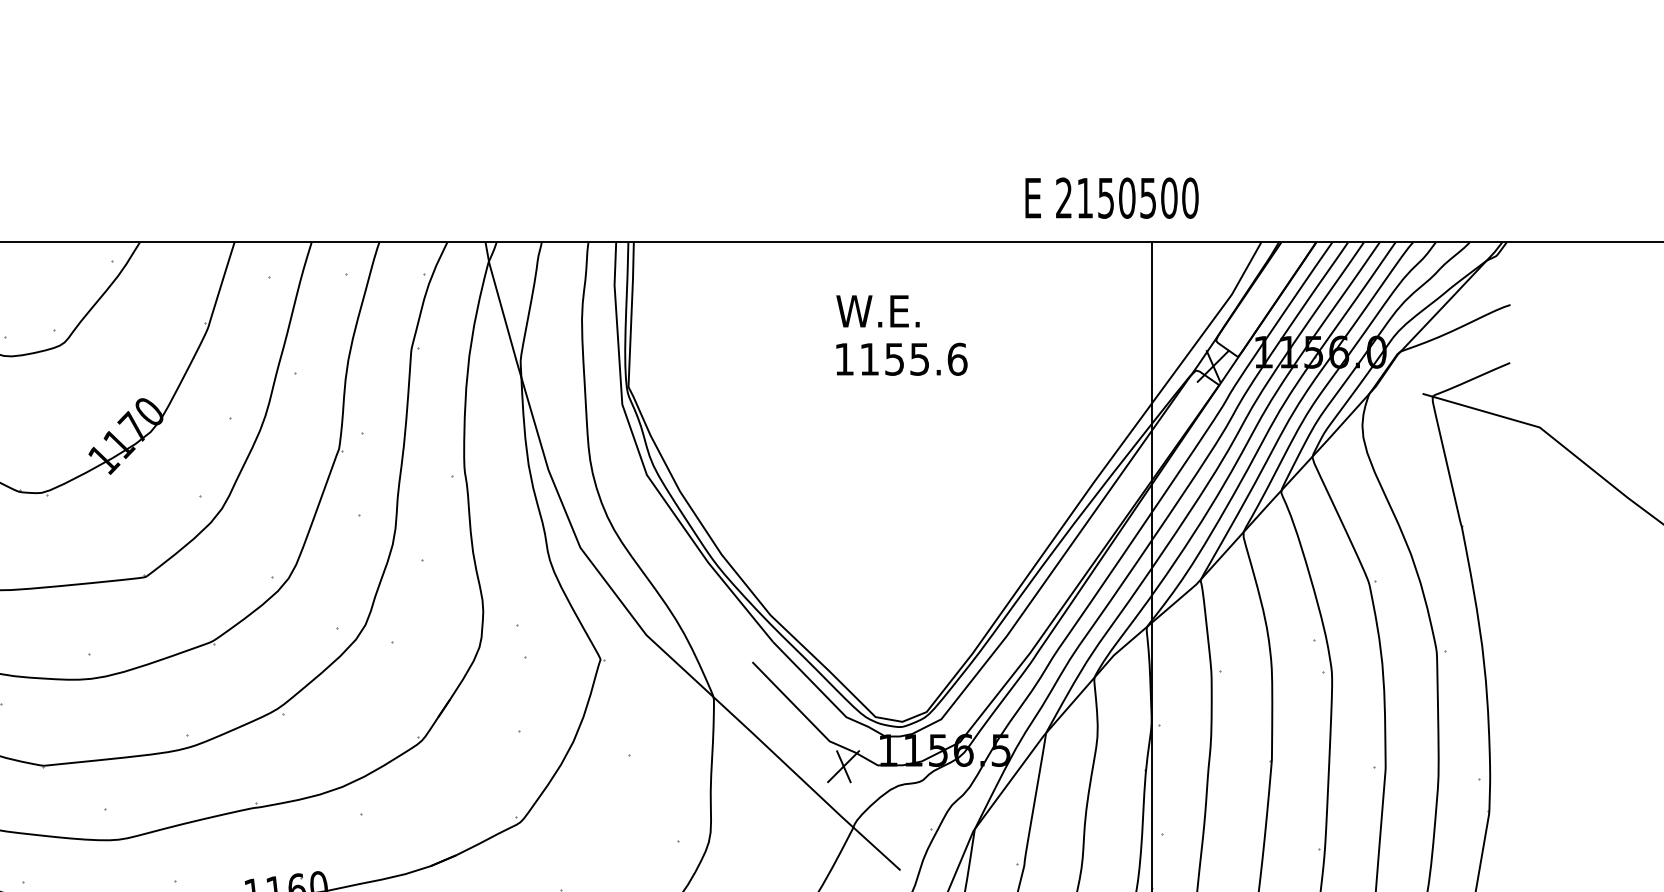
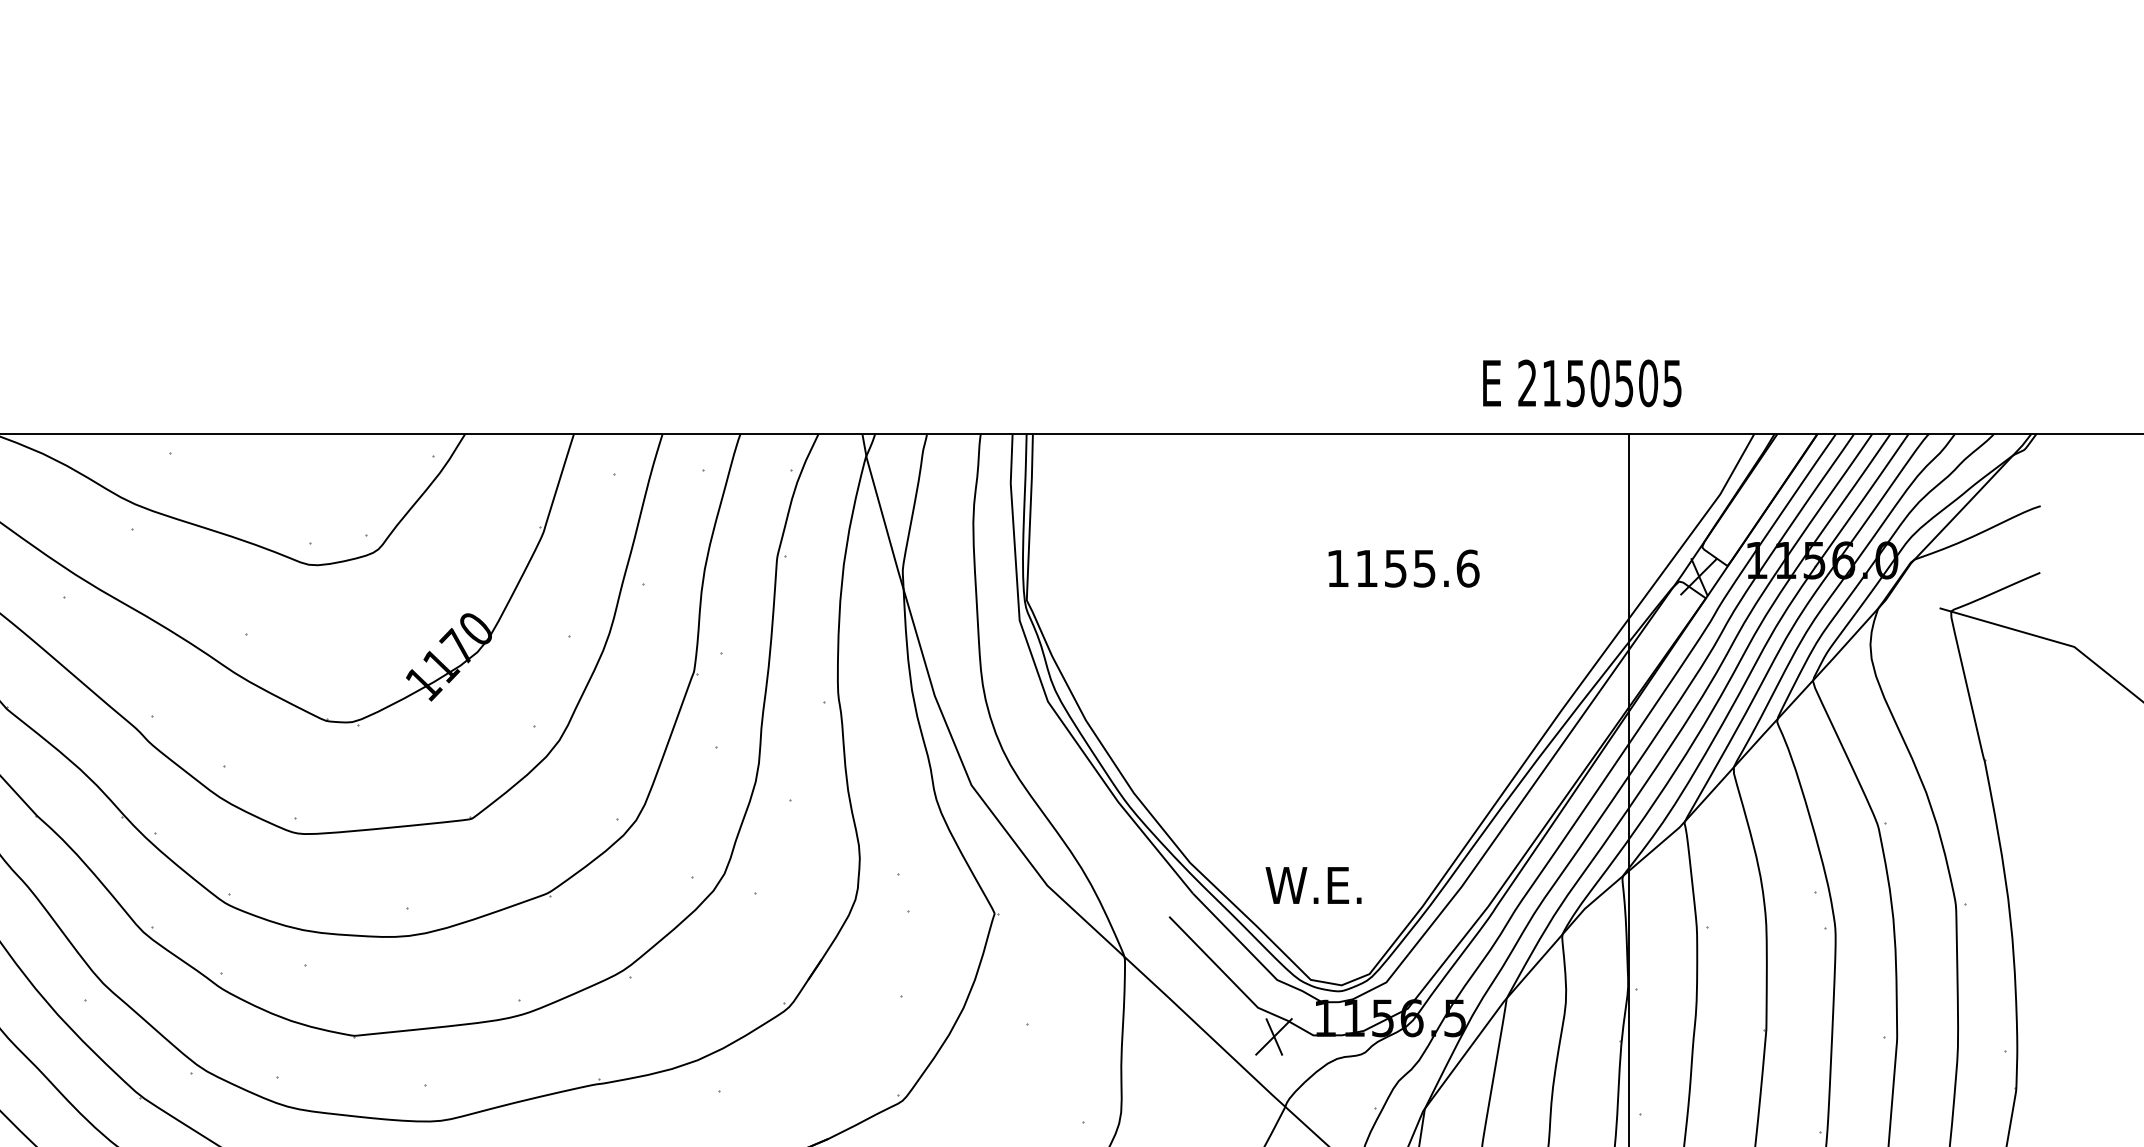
text: (1190, 198) -> (1672, 383), 2150500 -> 2150505
text: (877, 311) -> (1313, 885), moved
text: (901, 359) -> (1403, 568), moved

